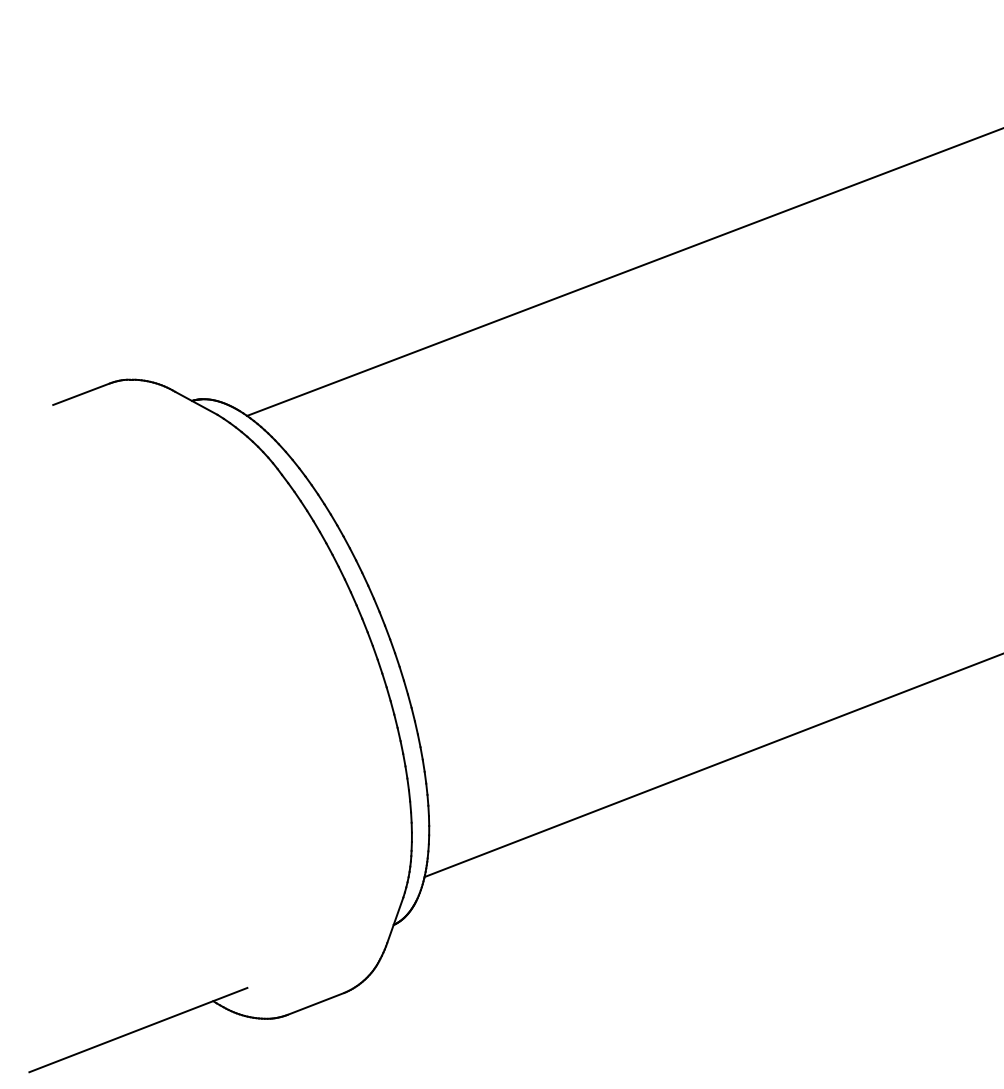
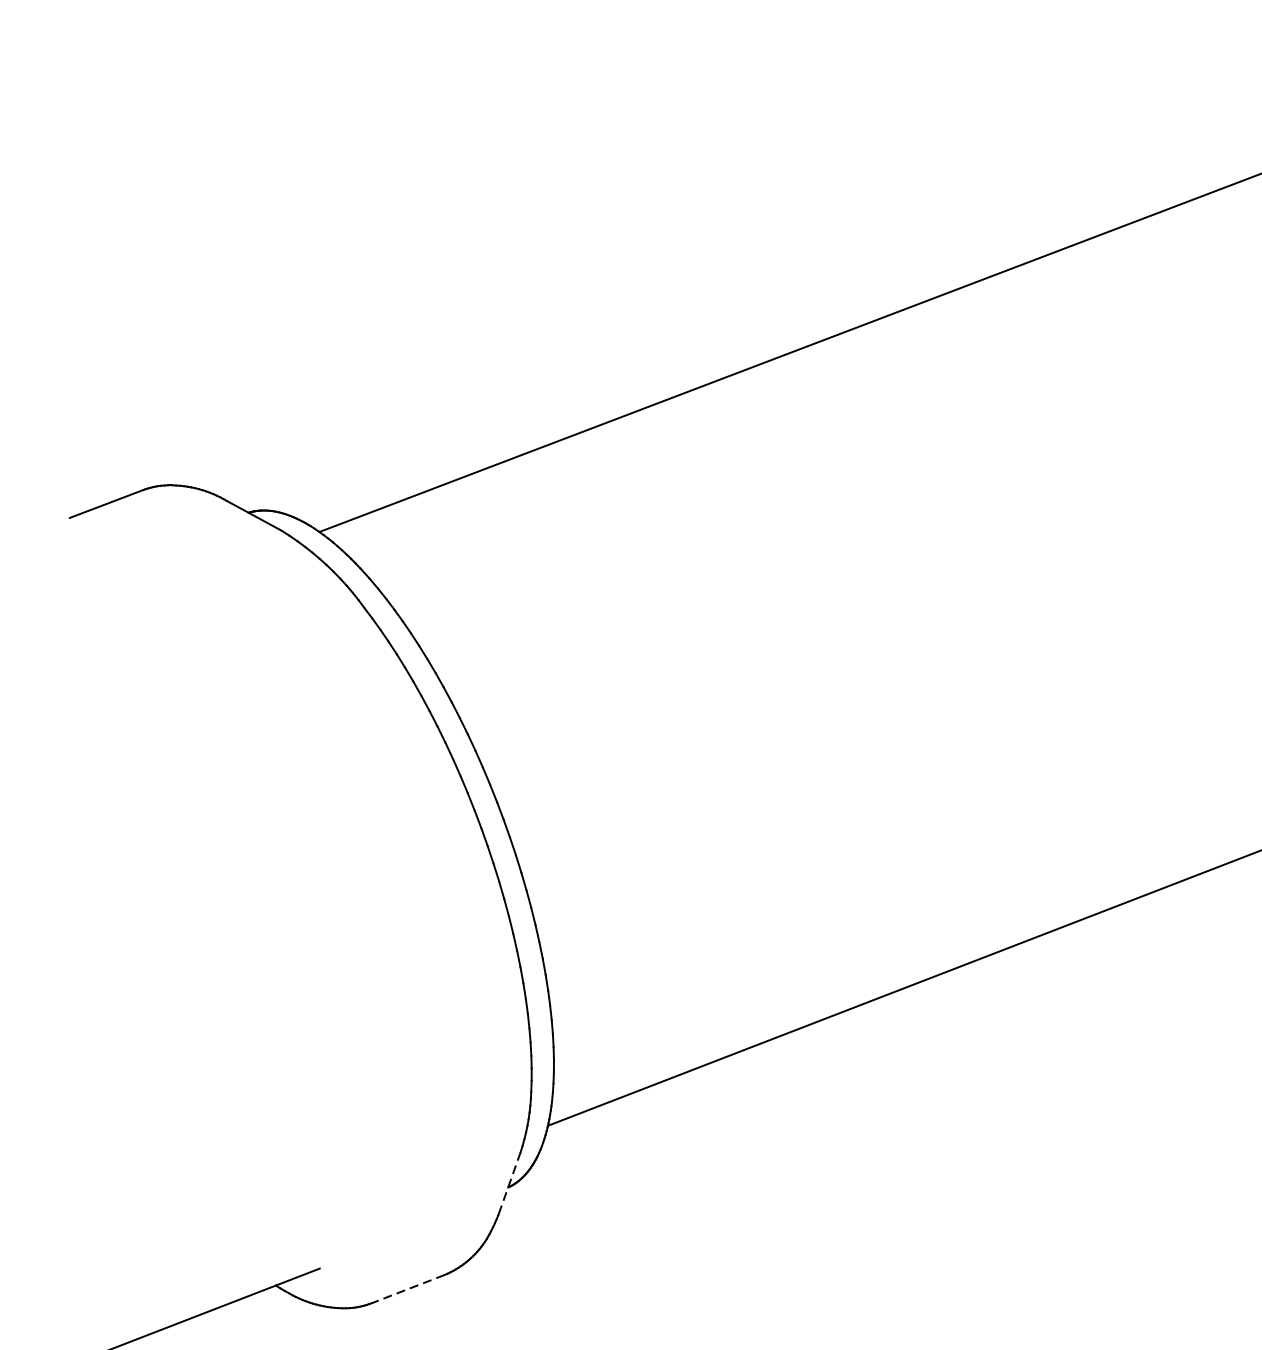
line: (395, 920) -> (510, 1181), solid -> dashed
line: (315, 1004) -> (407, 1289), solid -> dashed

